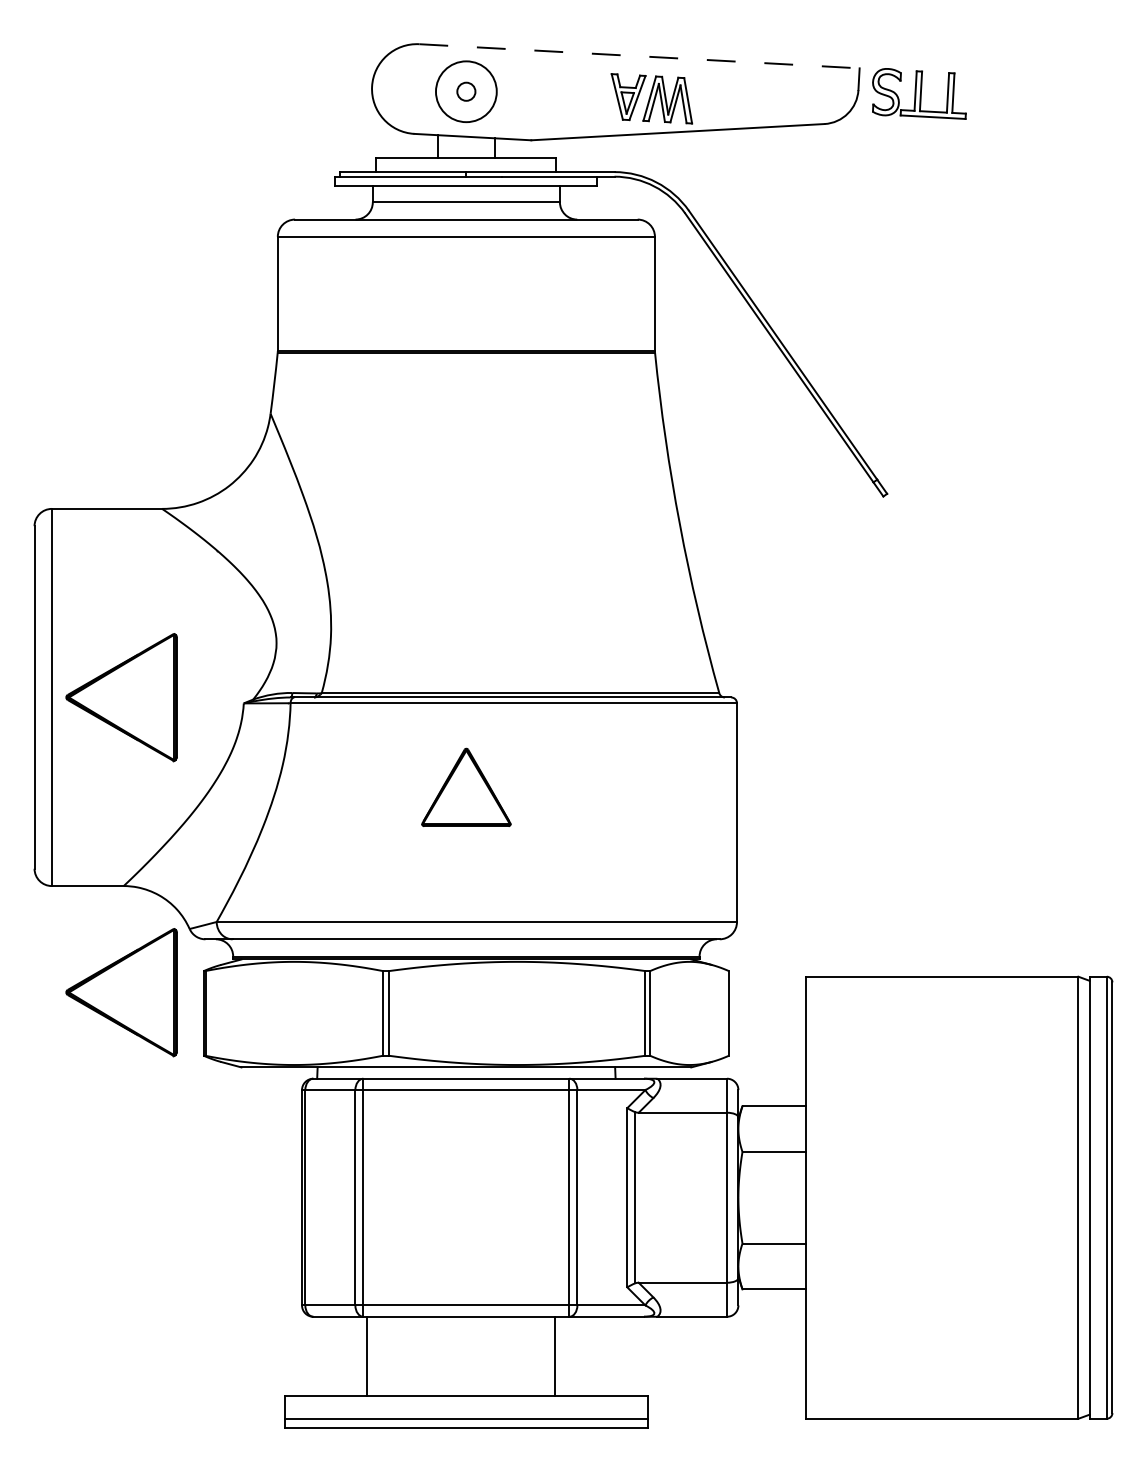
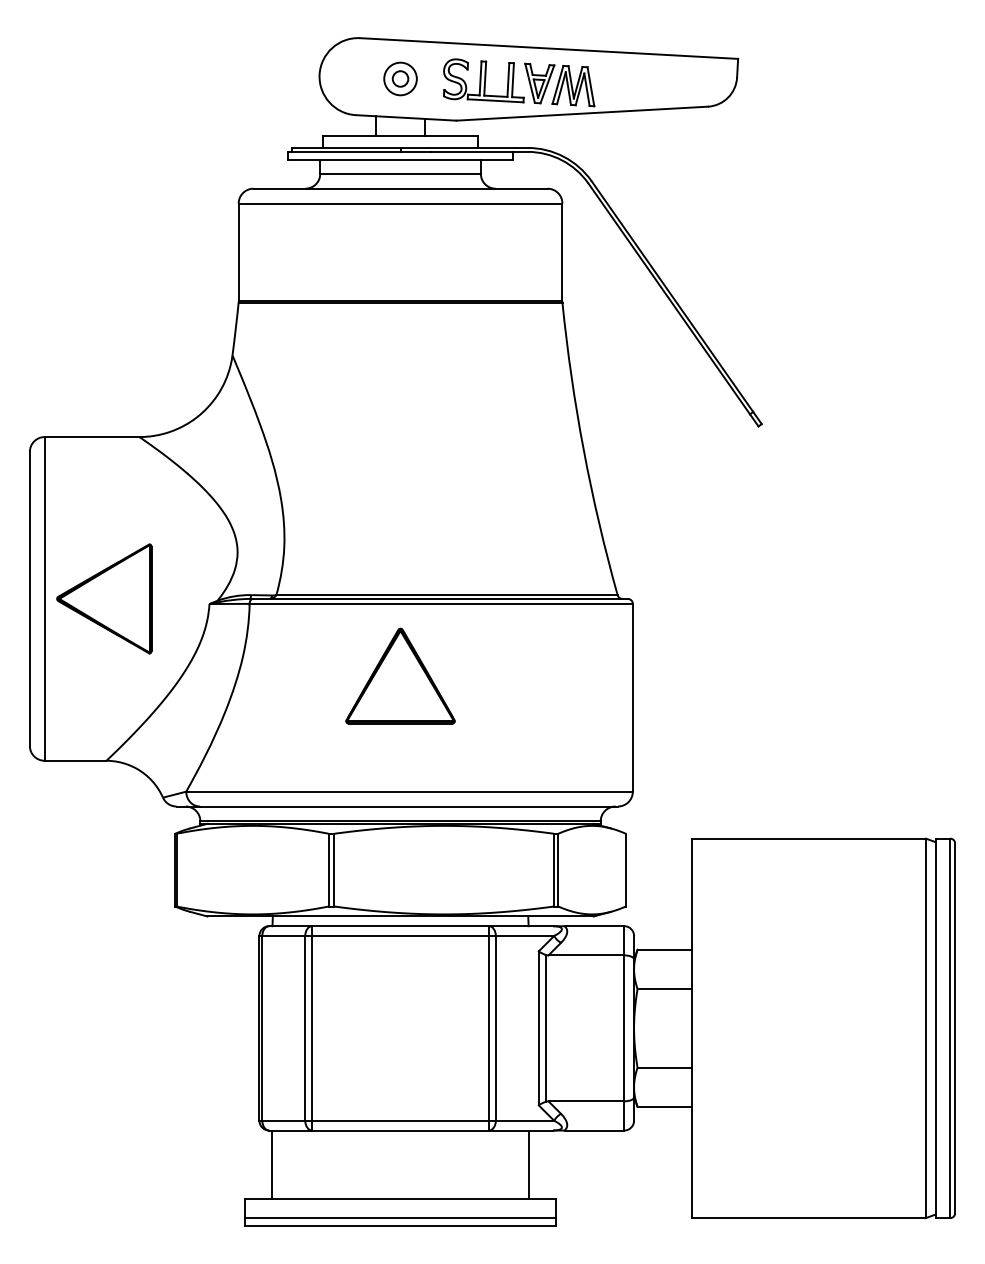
line: (640, 56) -> (550, 48), dashed -> solid
circle: (466, 91) -> (400, 78), size x0.62
part: (919, 93) -> (483, 80), moved
part: (466, 787) -> (400, 676), size x1.43
part: (121, 992) -> (104, 852), removed
line: (366, 1356) -> (271, 1164), moved
line: (555, 1356) -> (529, 1164), moved

